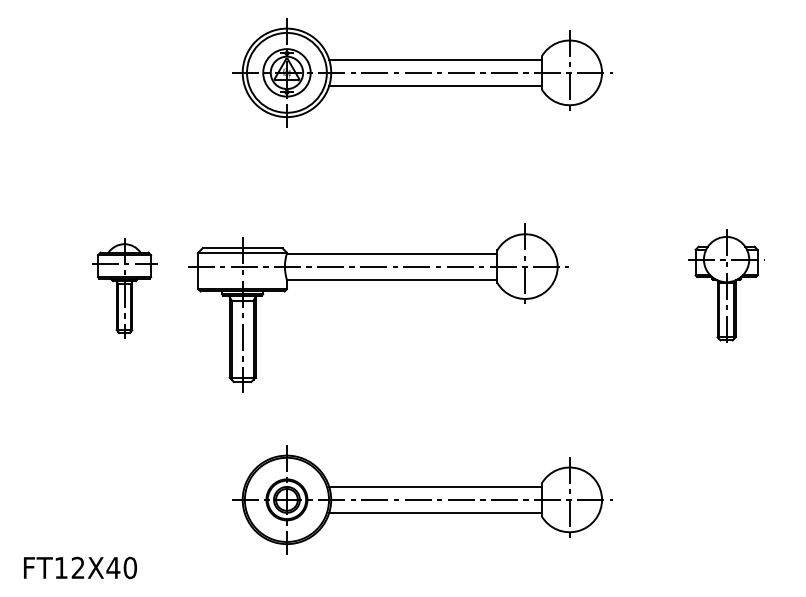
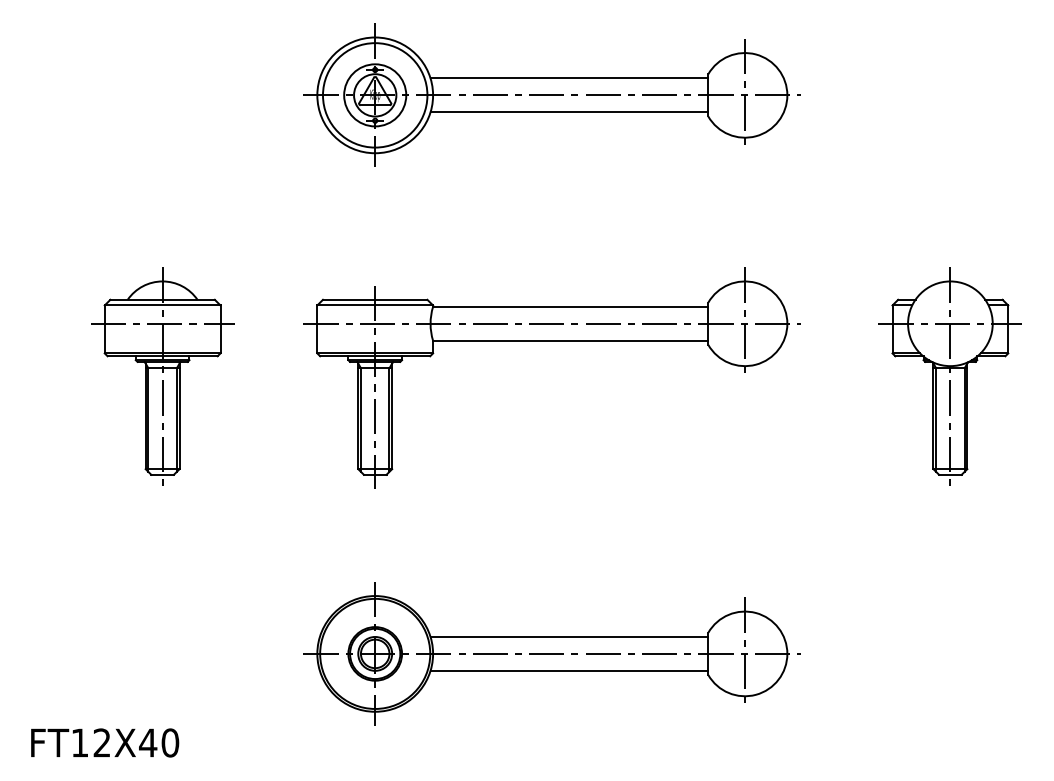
part: (377, 280) -> (551, 341), moved
part: (124, 287) -> (162, 376), size x1.67
part: (726, 287) -> (949, 376), size x1.43

